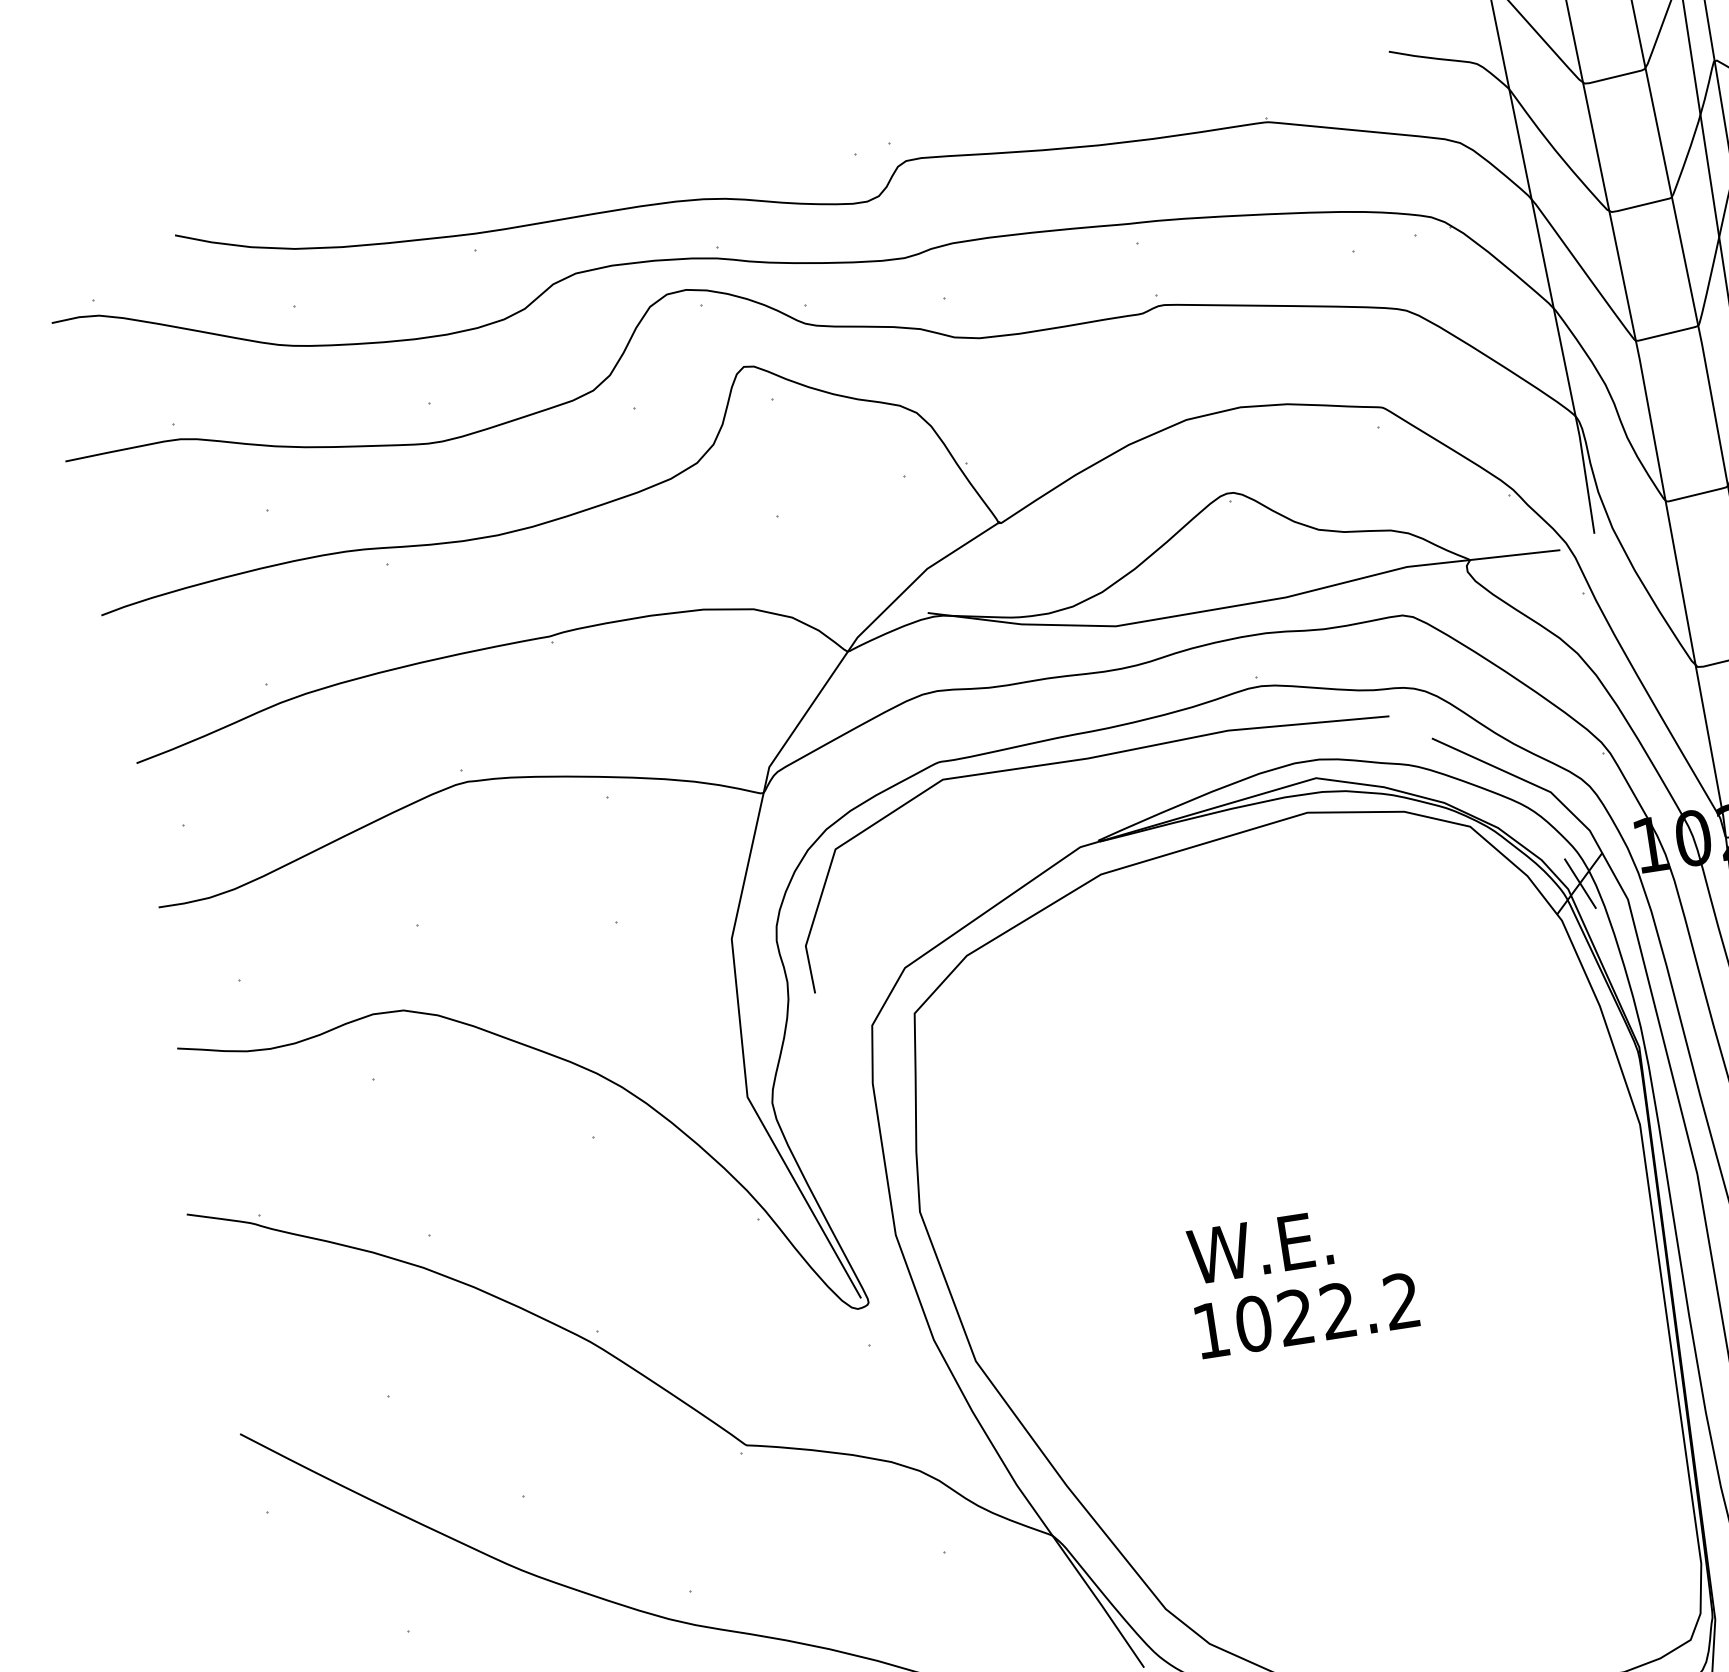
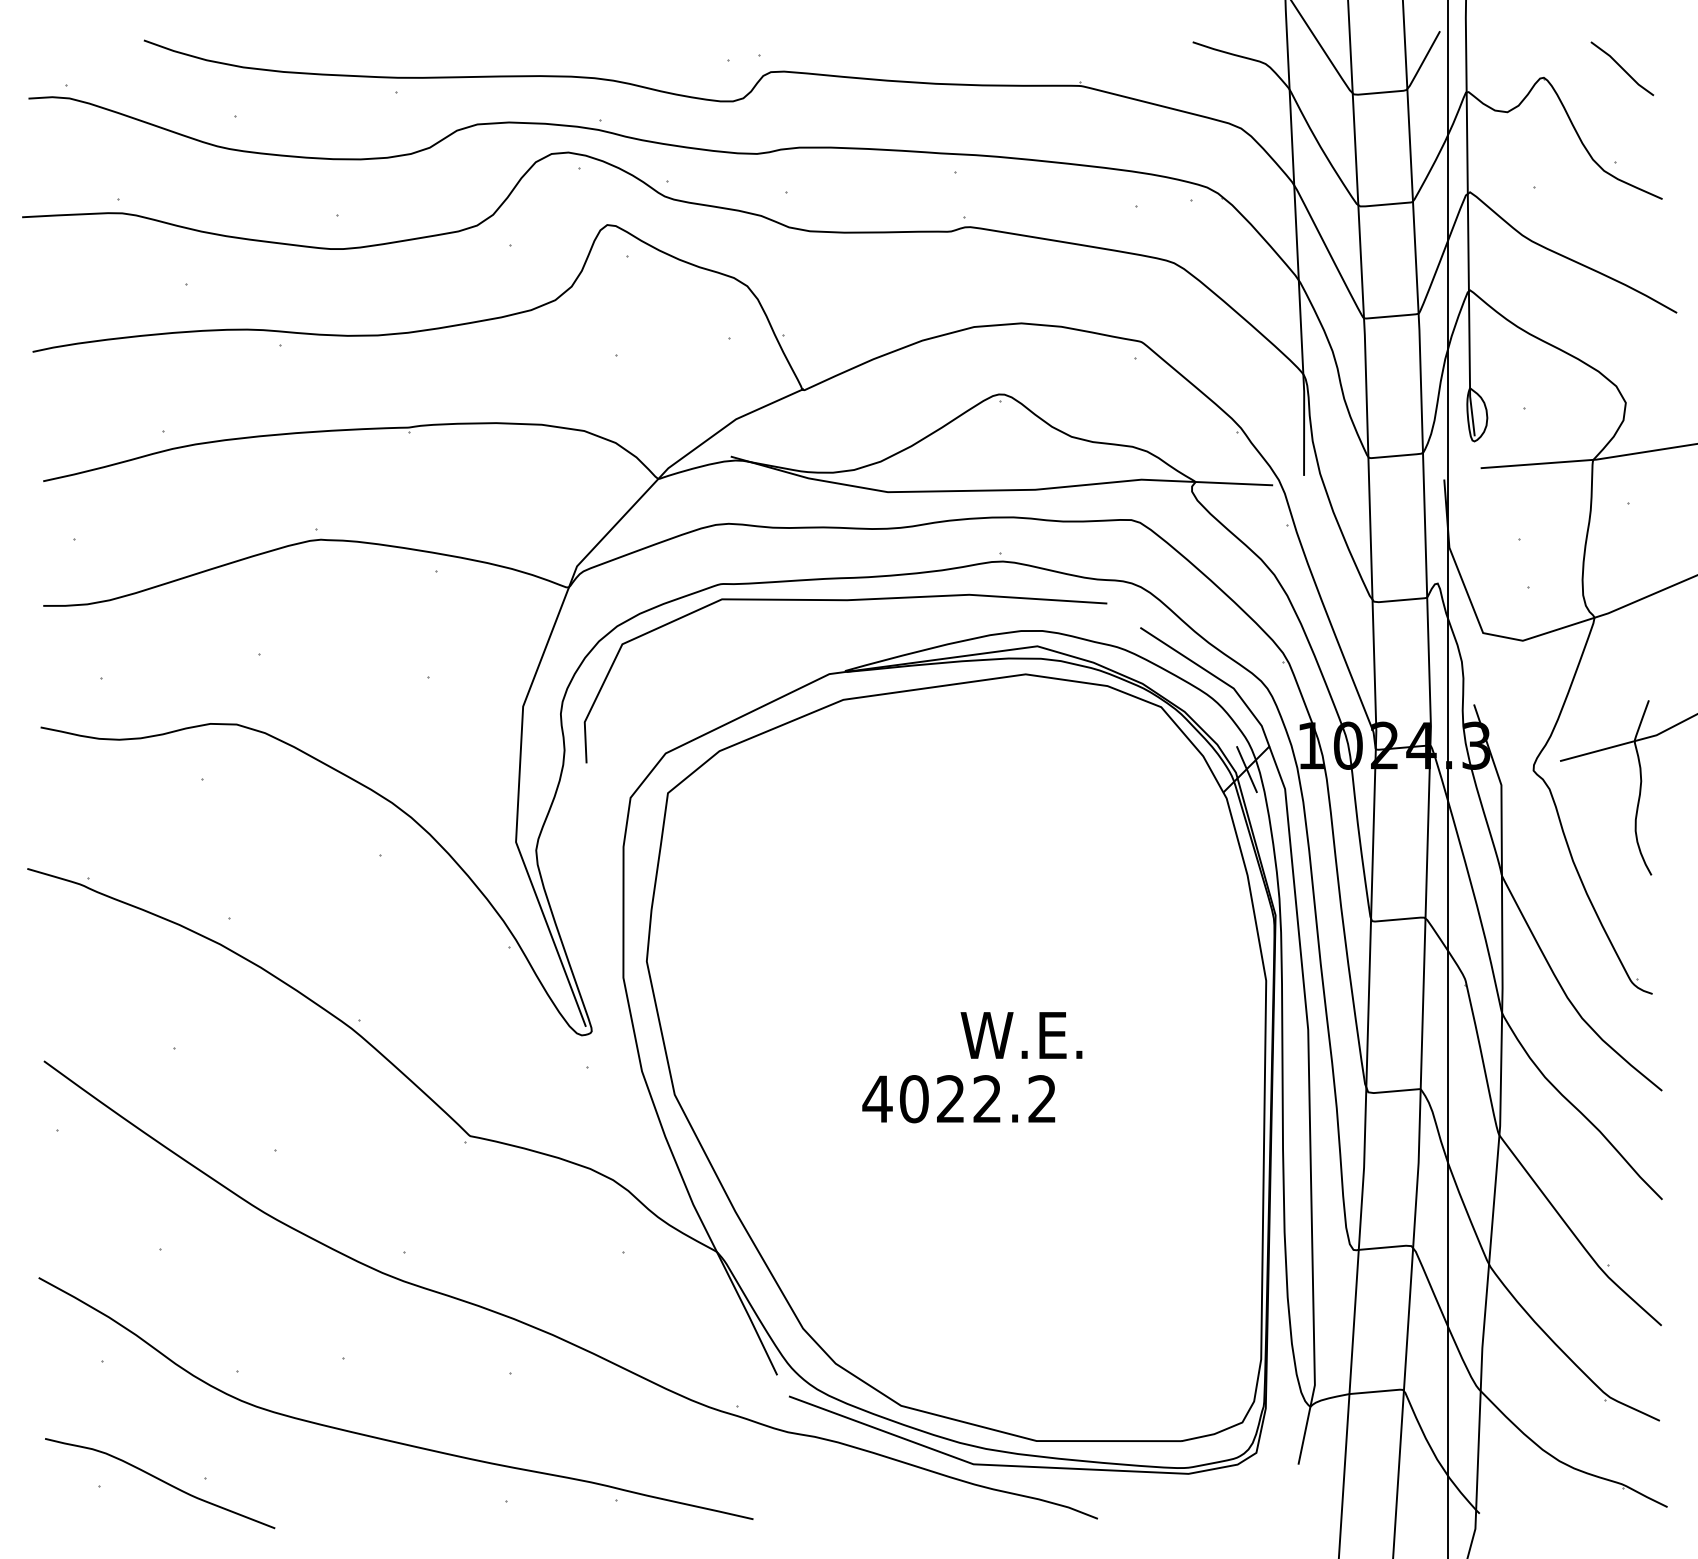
text: (1260, 1247) -> (1021, 1035), moved
text: (1211, 1329) -> (877, 1098), 1022.2 -> 4022.2

